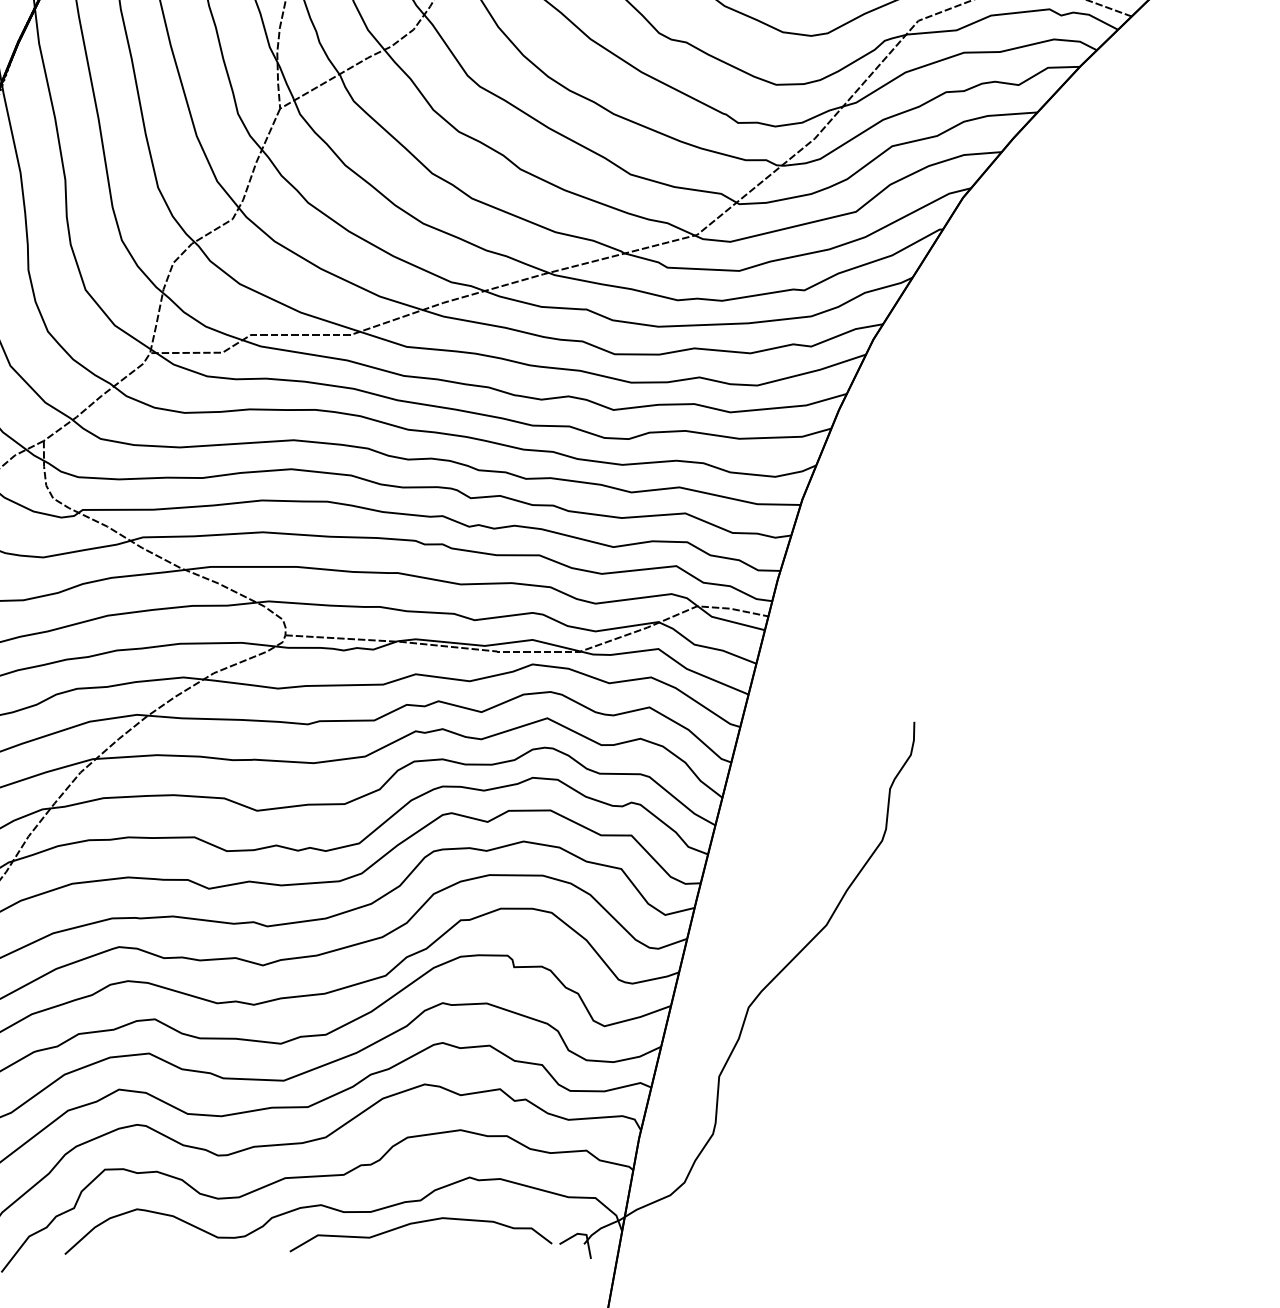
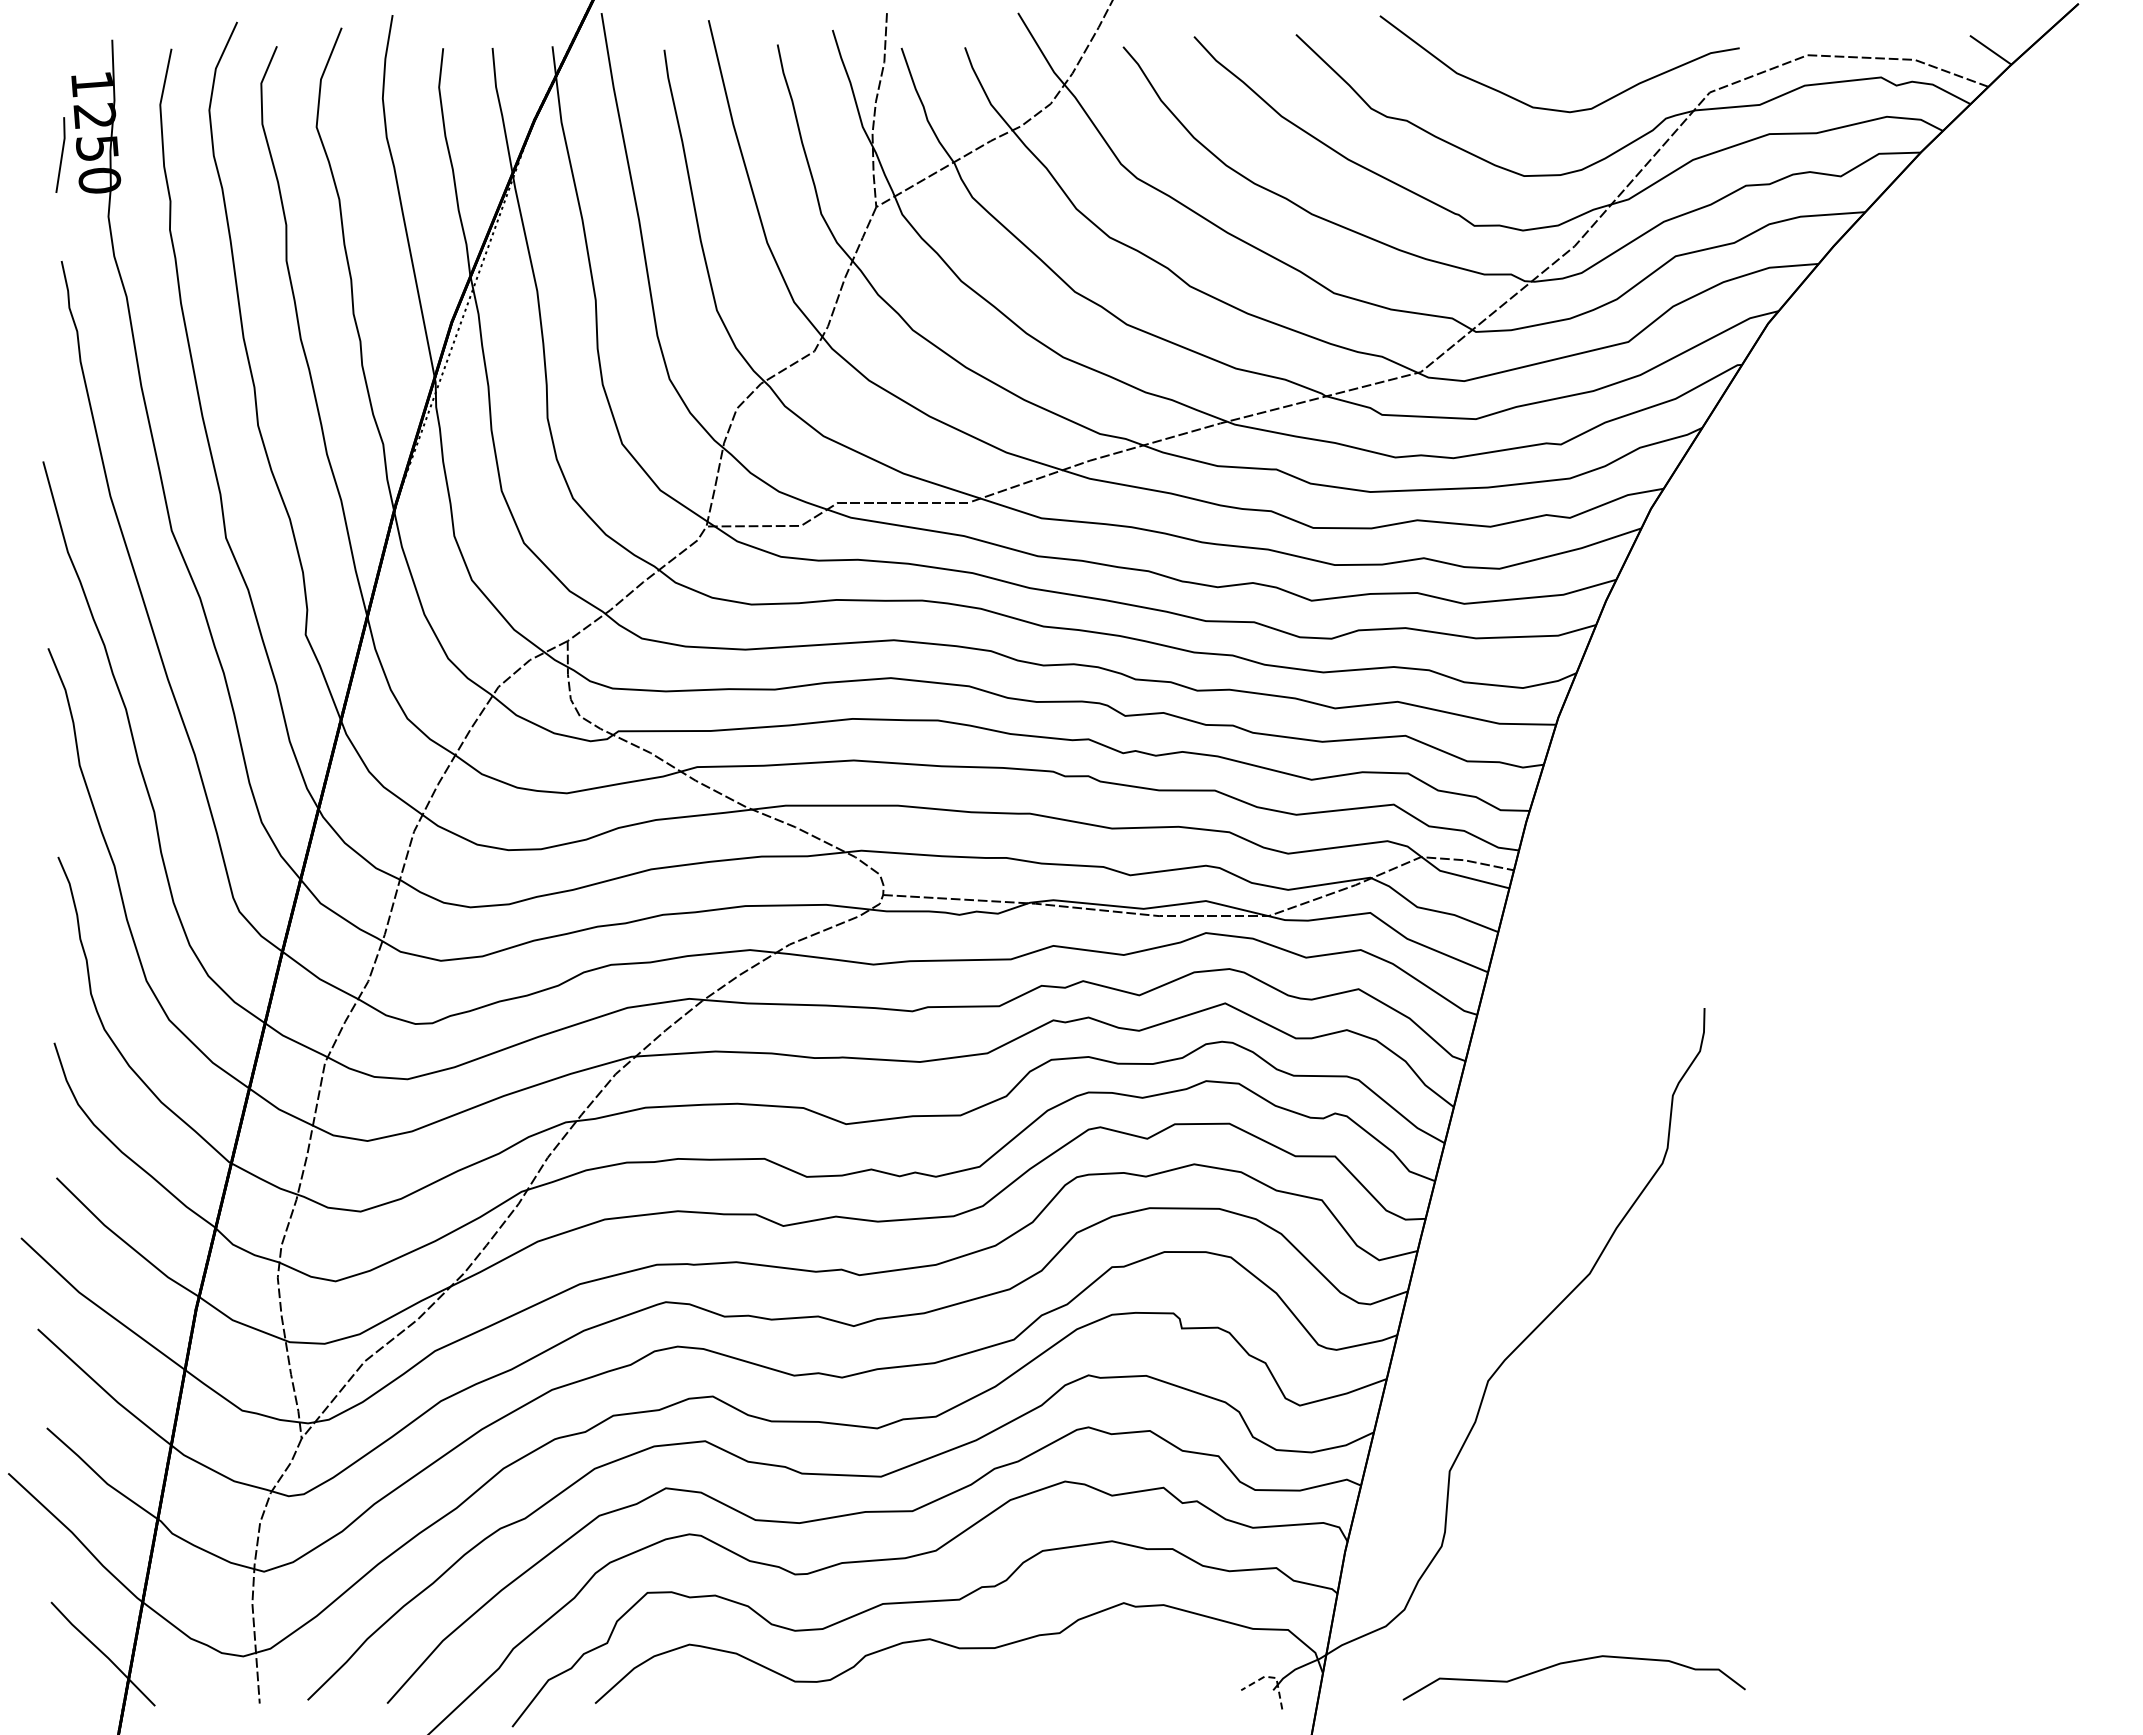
curve: (420, 1222) -> (1573, 1662), moved
line: (583, 1234) -> (1272, 1677), solid -> dashed

